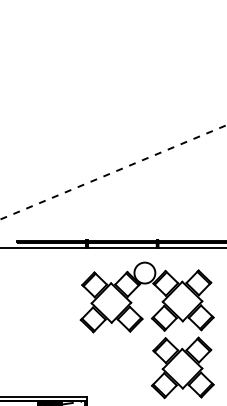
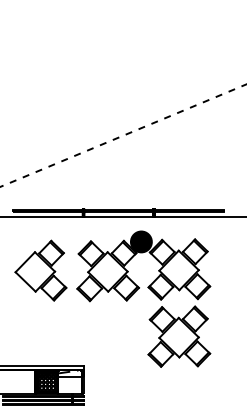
fill: (143, 272) -> (140, 241), added
part: (43, 301) -> (40, 270), added

